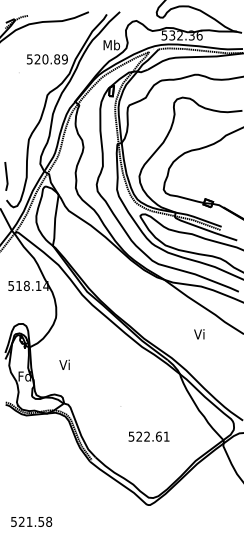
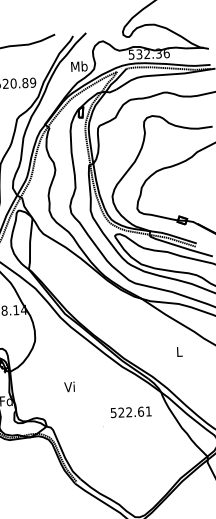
text: (199, 334) -> (179, 351), Vi -> L
text: (64, 364) -> (69, 386), moved
text: (148, 436) -> (130, 412), moved

